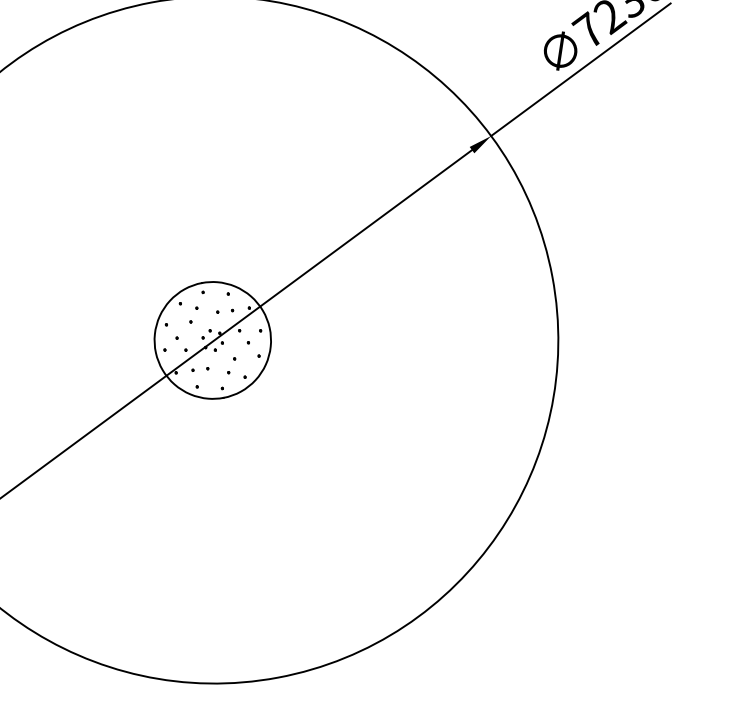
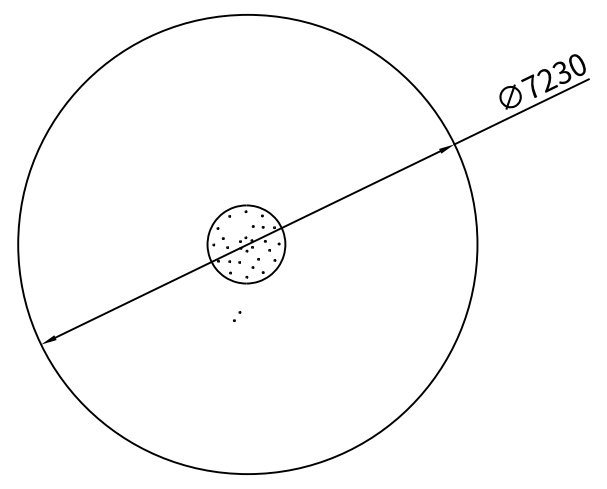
part: (194, 314) -> (237, 316), moved

